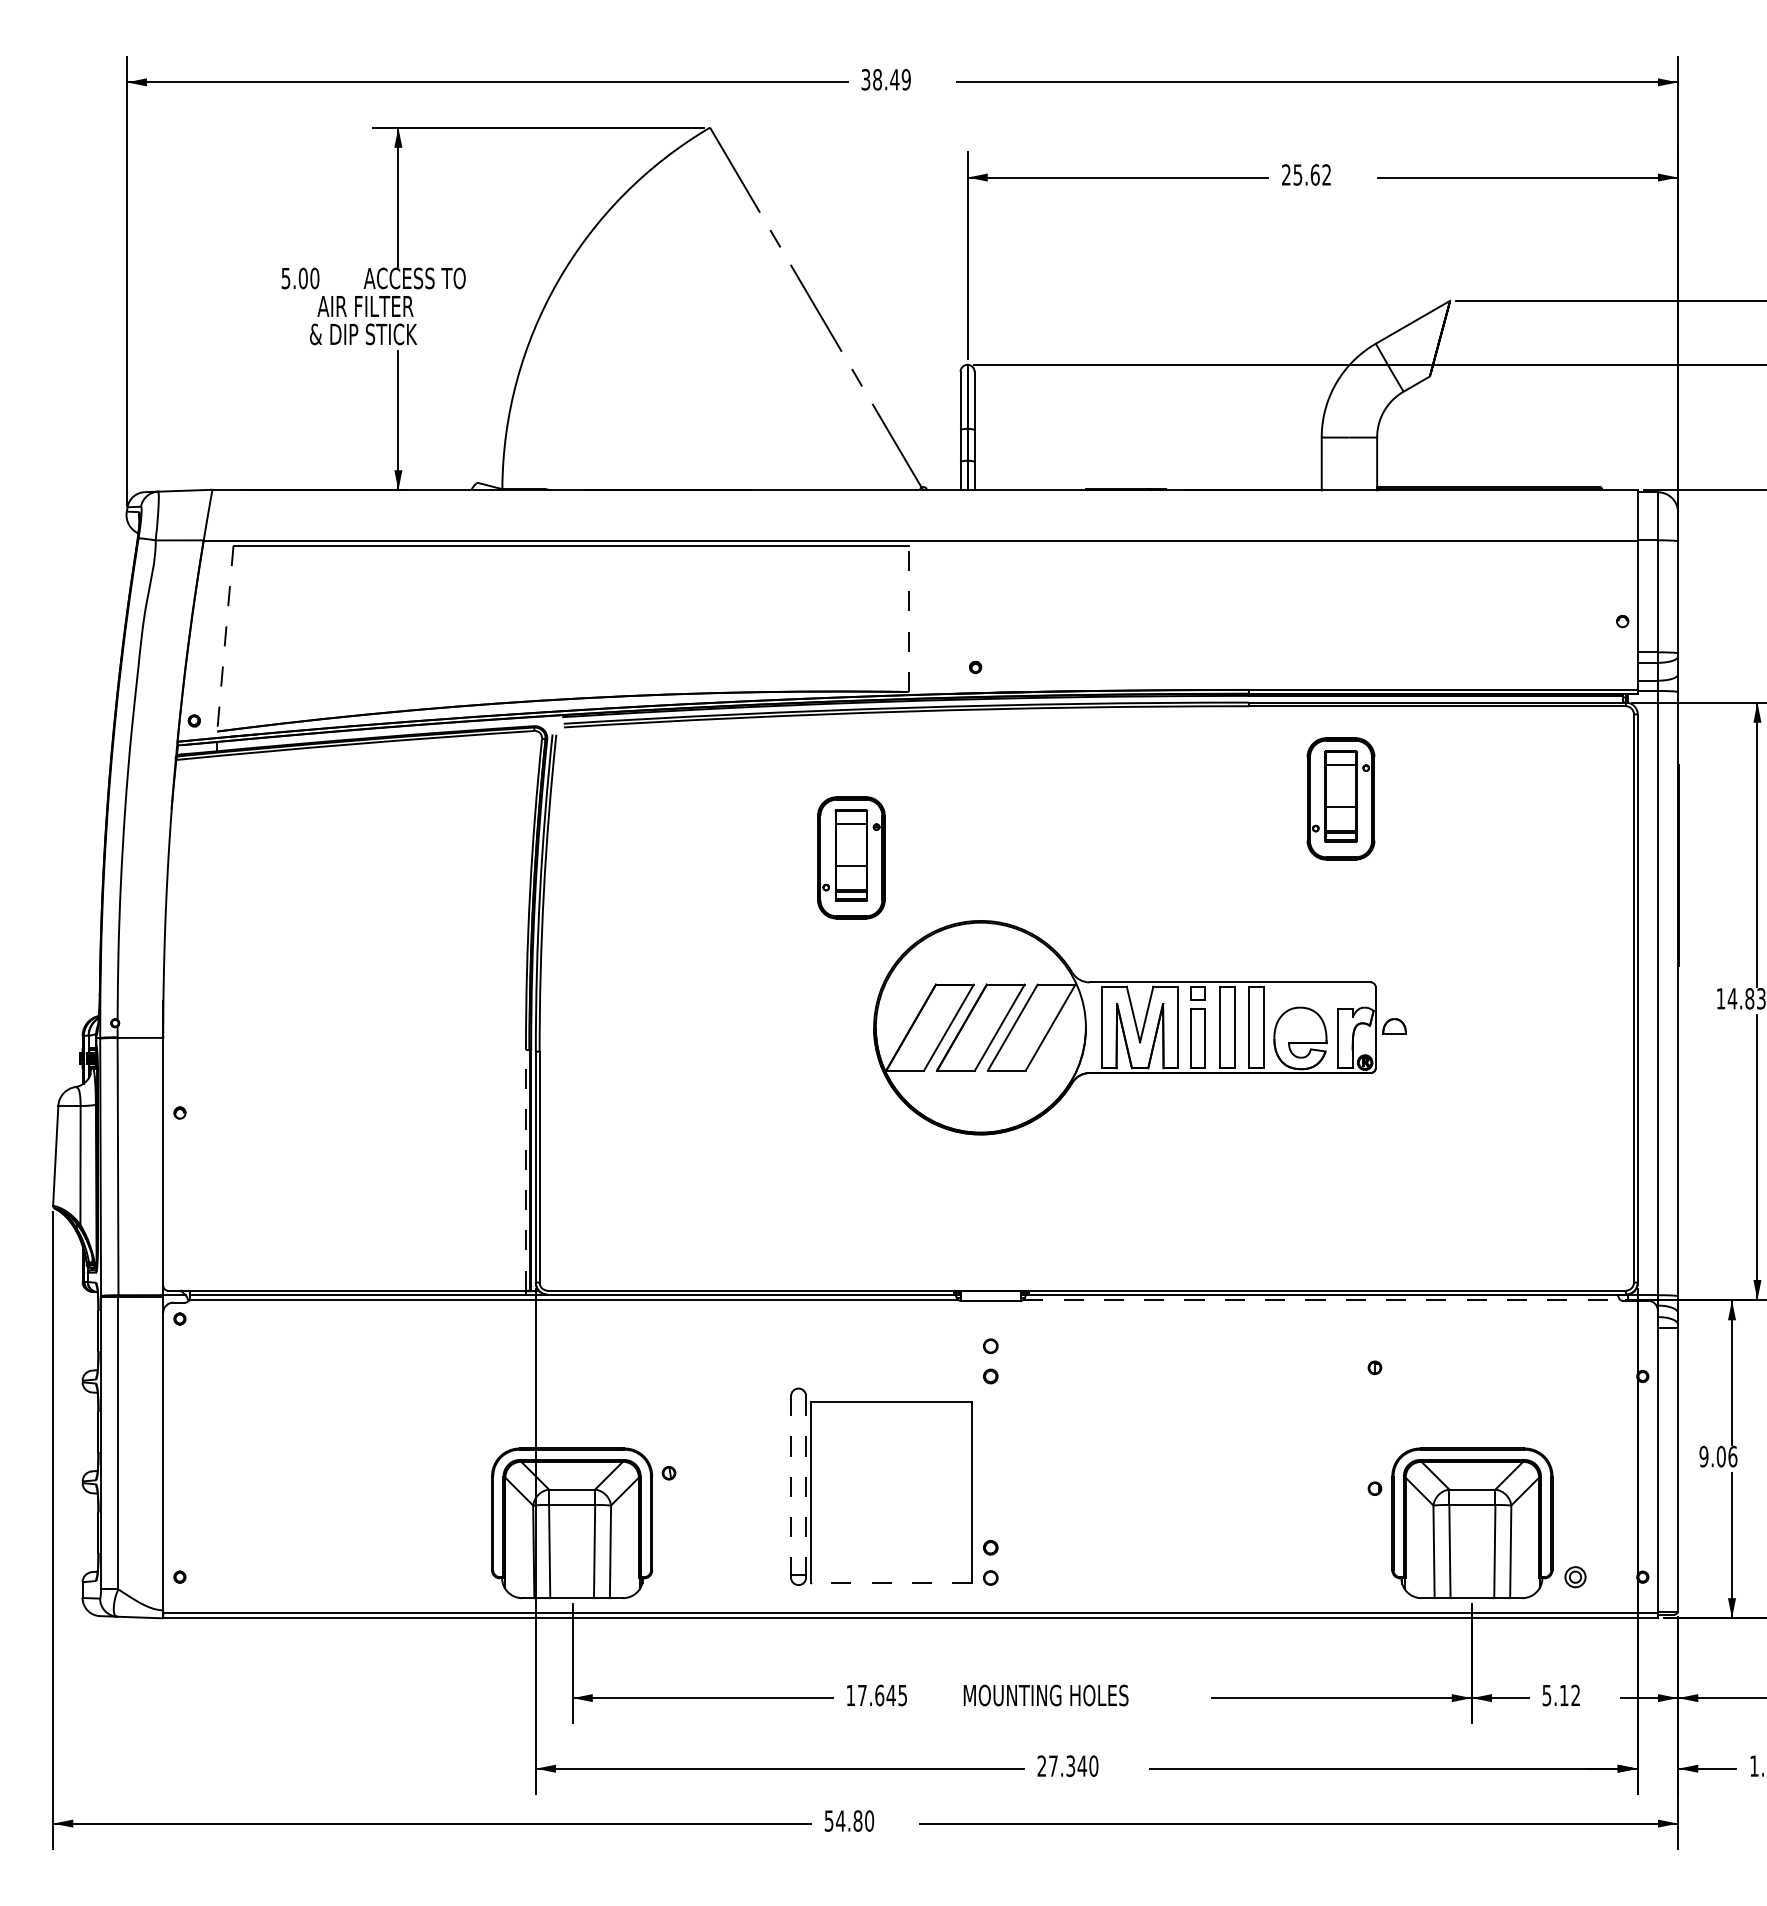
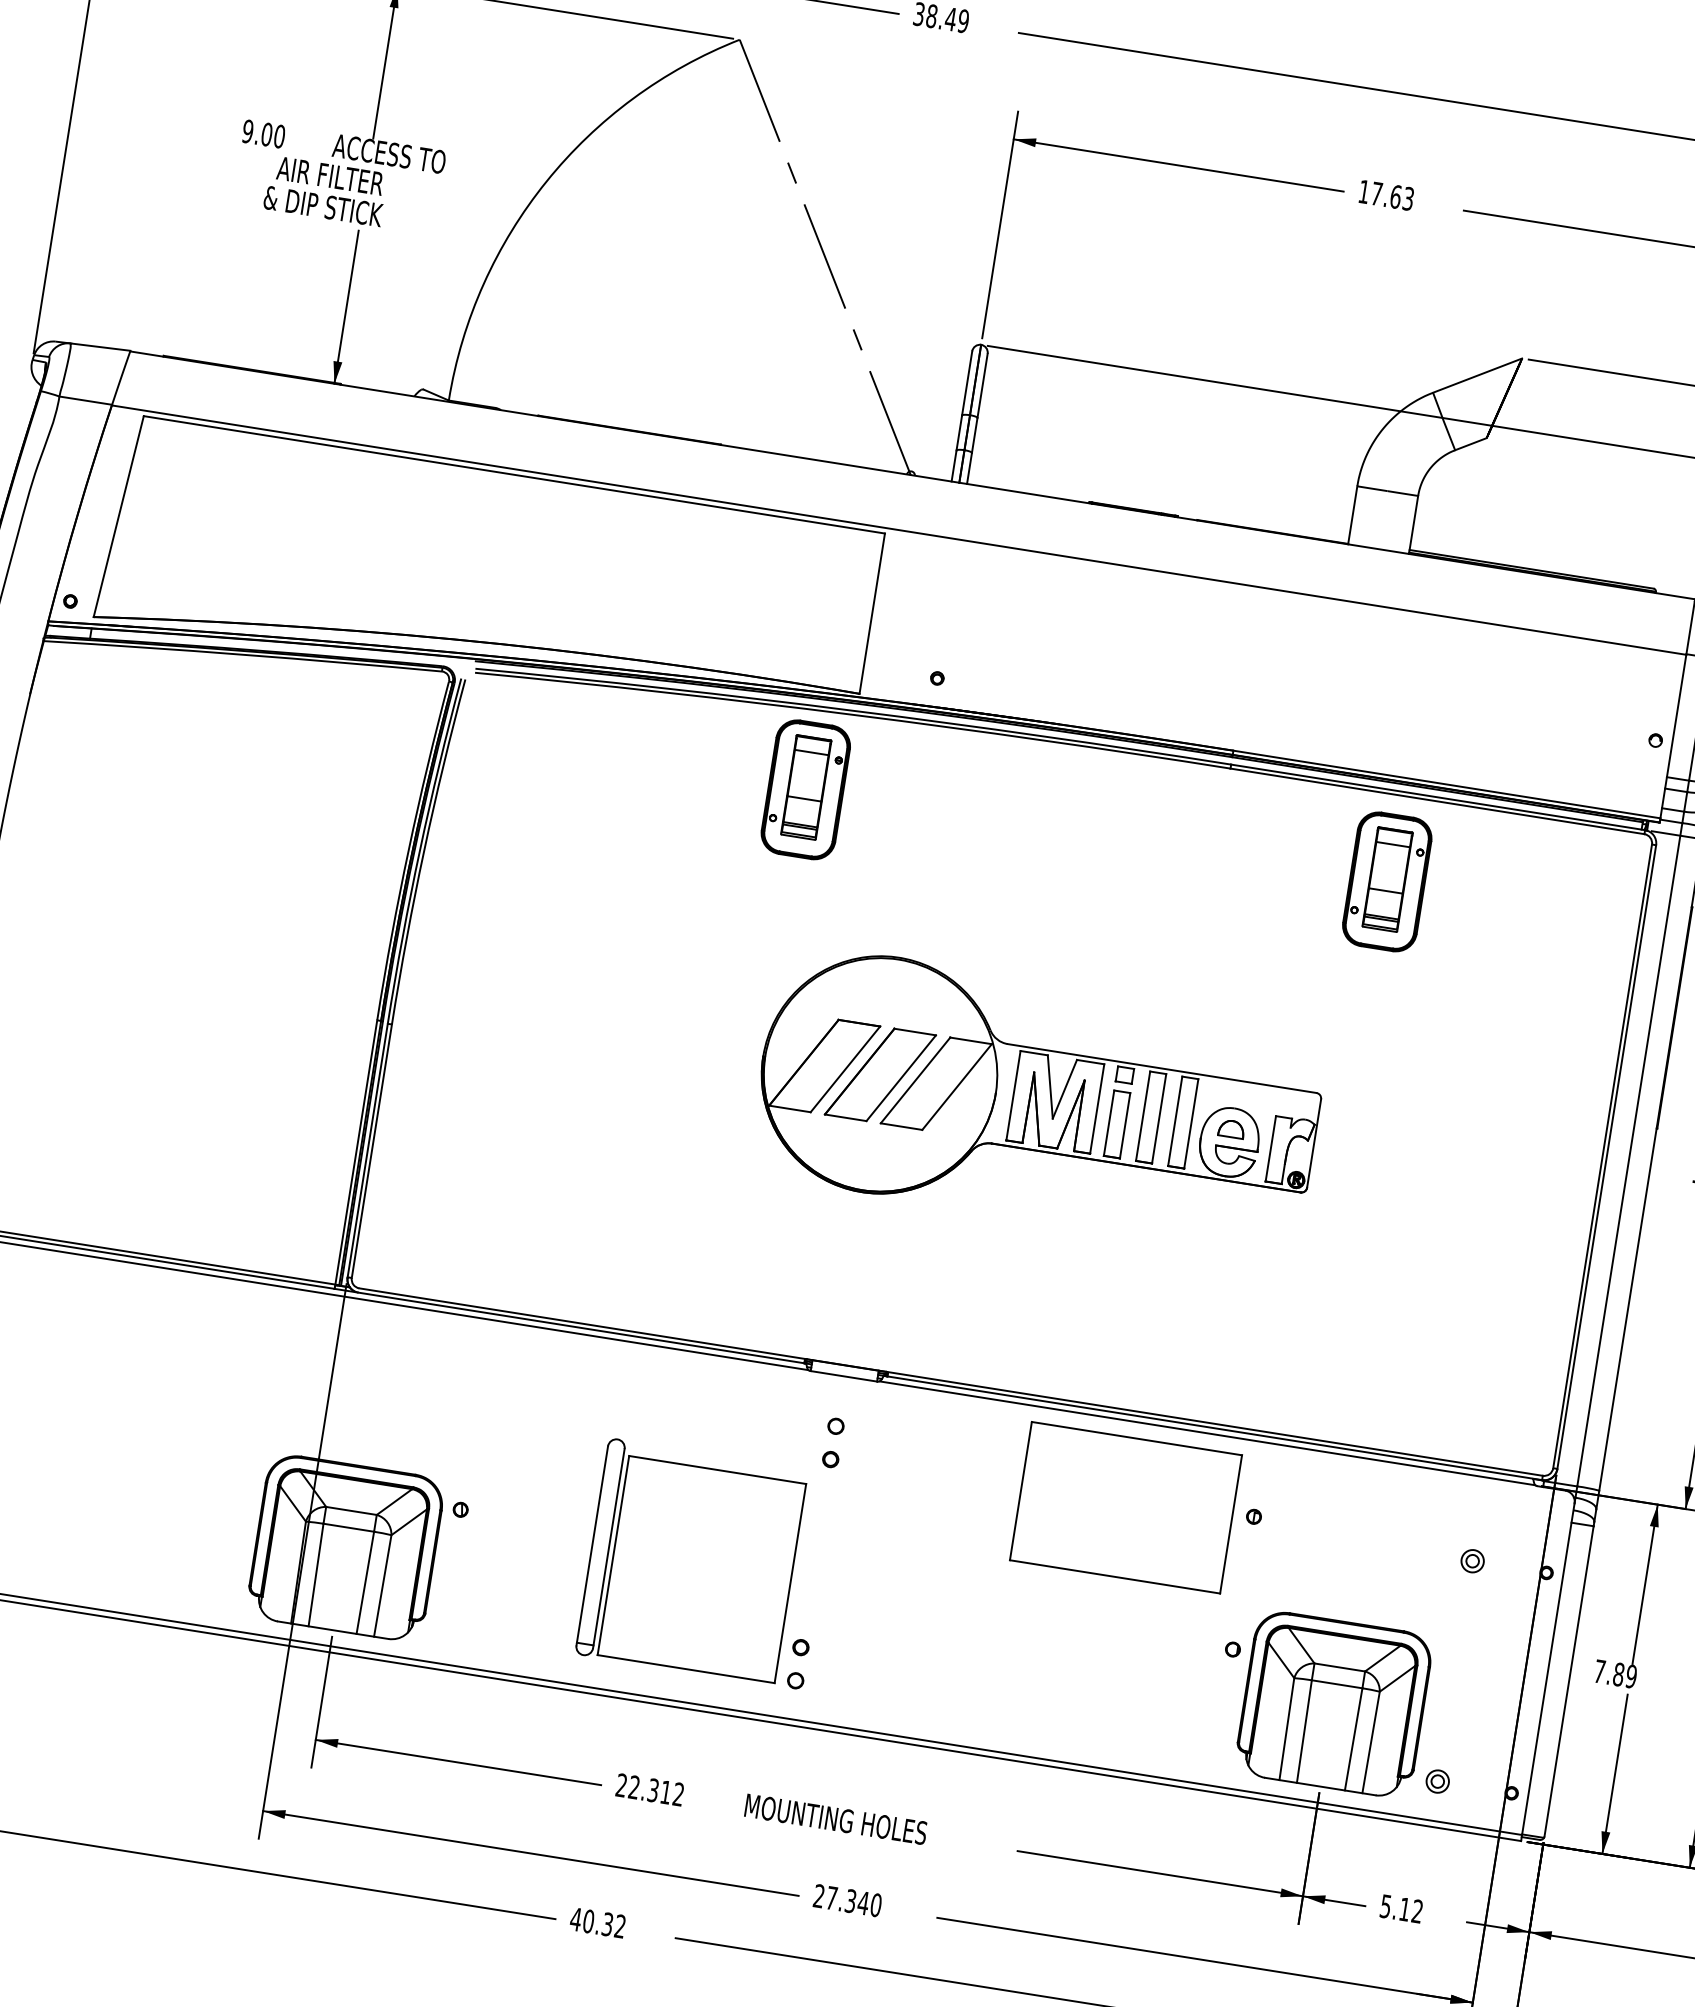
text: (1306, 174) -> (1386, 194), 25.62 -> 17.63
text: (285, 277) -> (247, 130), 5.00 -> 9.00
line: (908, 618) -> (872, 613), dashed -> solid
line: (225, 639) -> (118, 517), dashed -> solid
part: (1340, 798) -> (1386, 881), moved
part: (851, 857) -> (806, 789), moved
part: (1394, 1026) -> (1231, 1129), moved
line: (525, 1169) -> (355, 1151), dashed -> solid
line: (1321, 1300) -> (1207, 1433), dashed -> solid
part: (1575, 1376) -> (1472, 1561), added
part: (1259, 1377) -> (1125, 1507), added
text: (1718, 1456) -> (1615, 1673), 9.06 -> 7.89
line: (791, 1486) -> (592, 1545), dashed -> solid
line: (806, 1486) -> (609, 1548), dashed -> solid
line: (891, 1583) -> (685, 1669), dashed -> solid
text: (876, 1695) -> (649, 1789), 17.645 -> 22.312
text: (849, 1820) -> (598, 1922), 54.80 -> 40.32

